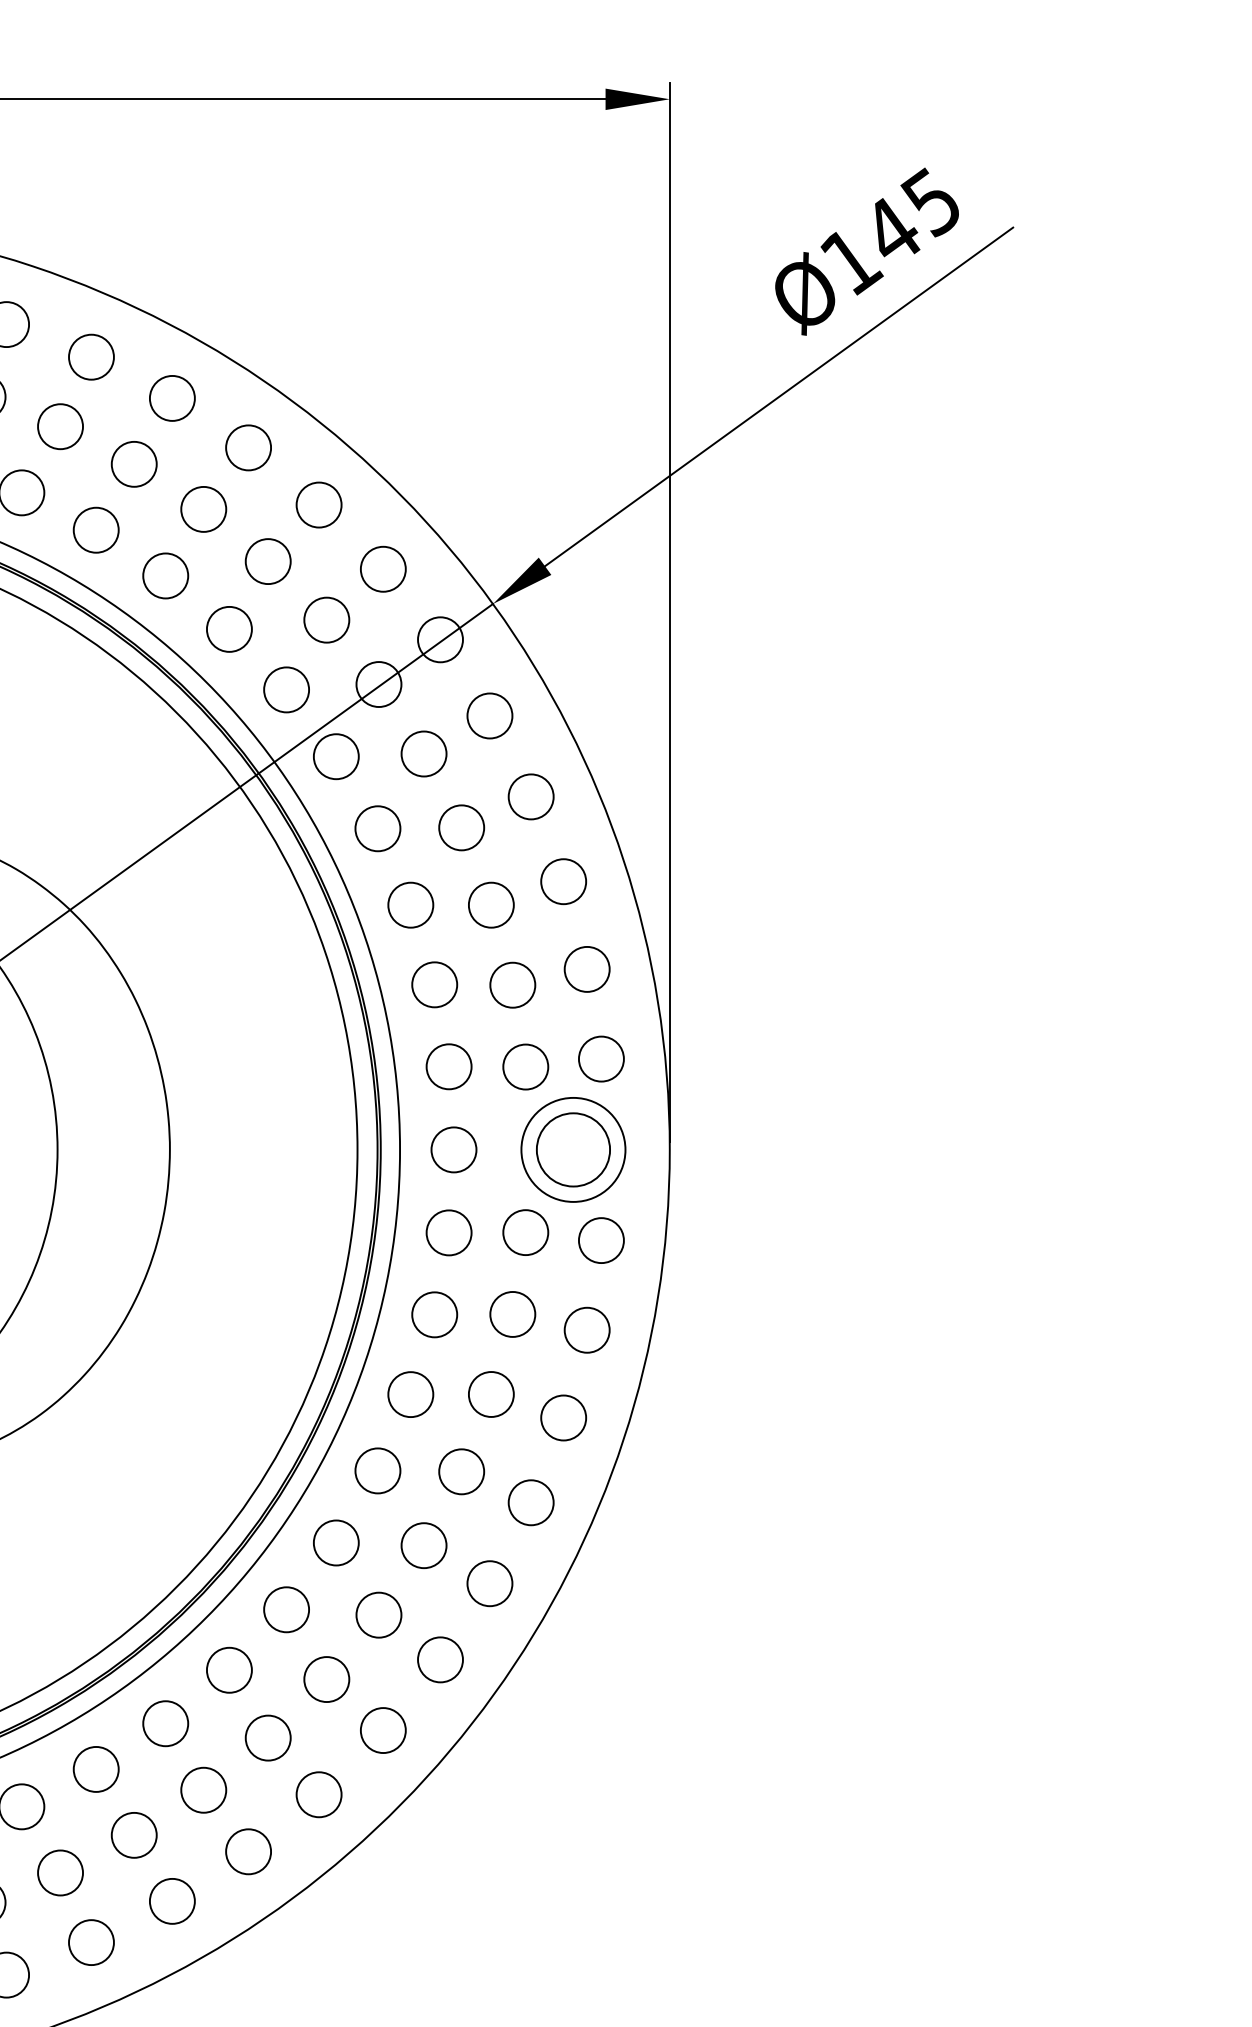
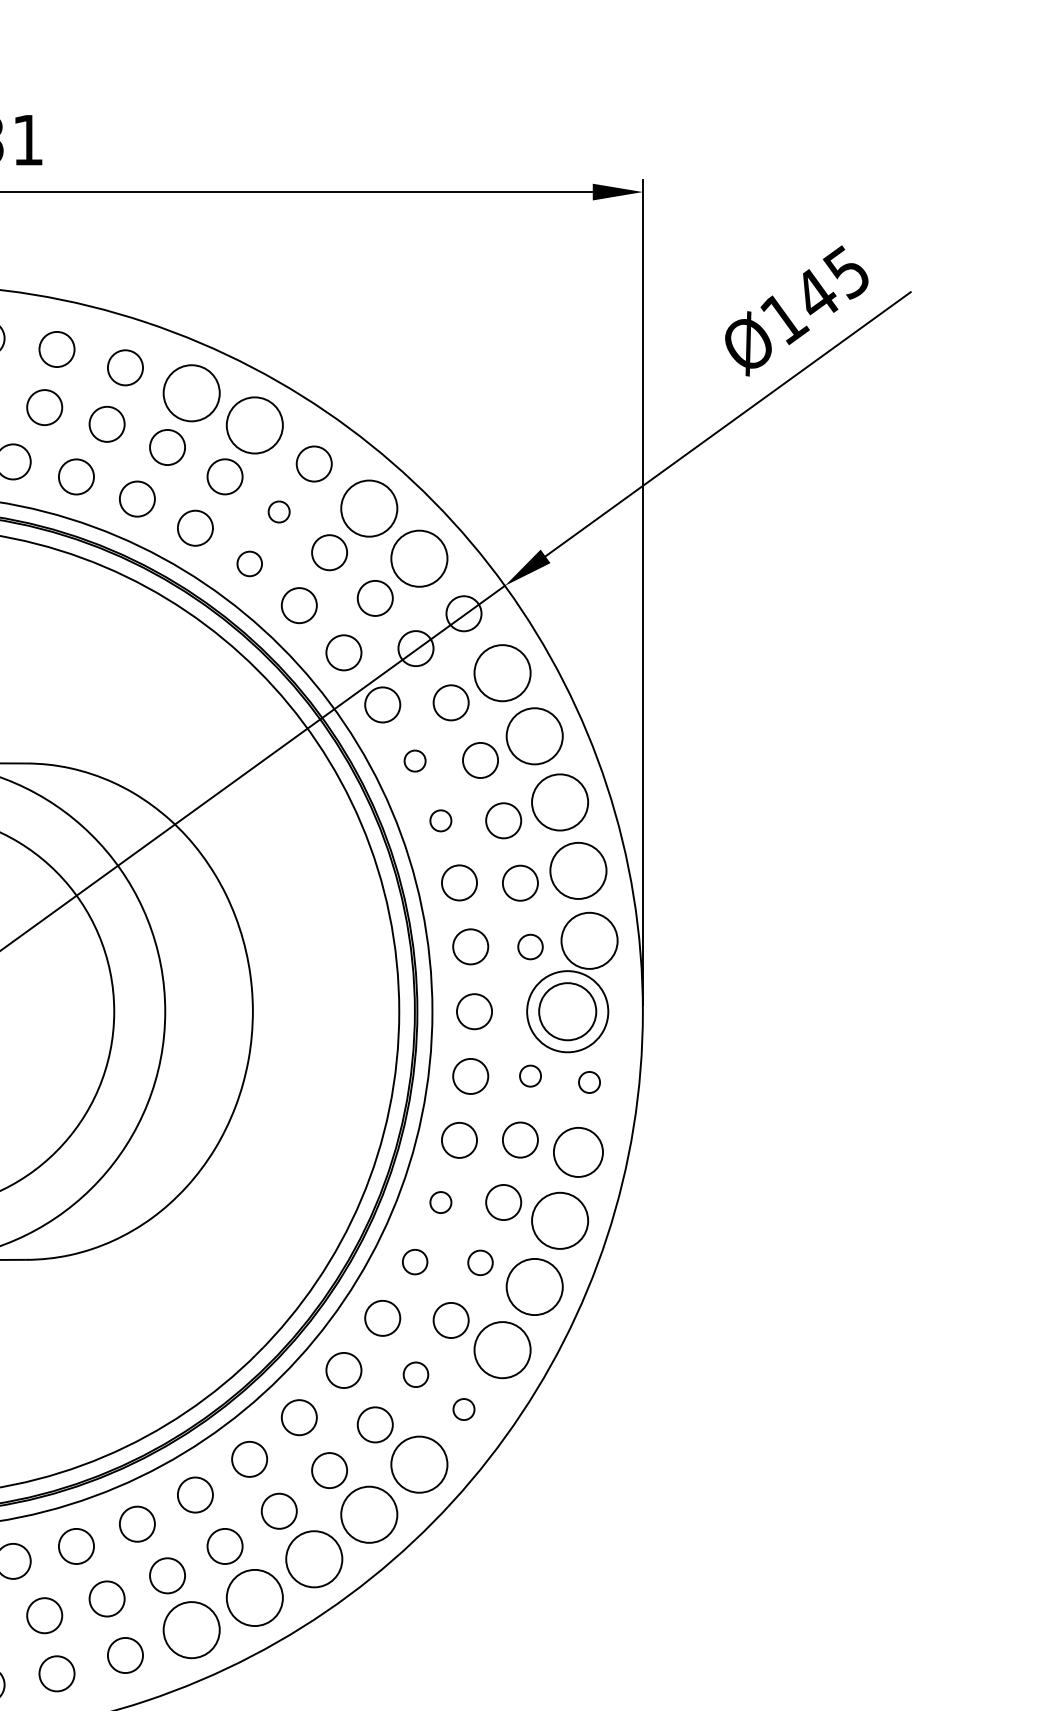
circle: (91, 356) -> (191, 392), size x1.6
circle: (171, 397) -> (254, 424), size x1.6
circle: (318, 504) -> (368, 508), size x1.6
circle: (202, 508) -> (278, 511), size x0.6
circle: (382, 568) -> (418, 558), size x1.6
circle: (165, 575) -> (249, 563), size x0.7
circle: (489, 715) -> (502, 672), size x1.6
circle: (530, 795) -> (534, 735), size x1.6
circle: (377, 827) -> (414, 760), size x0.6
circle: (562, 881) -> (559, 802), size x1.6
circle: (410, 904) -> (440, 820), size x0.6
circle: (585, 968) -> (577, 870), size x1.6
circle: (601, 1058) -> (589, 940), size x1.6
circle: (525, 1066) -> (530, 946), size x0.7
circle: (525, 1231) -> (530, 1075), size x0.6
circle: (601, 1240) -> (589, 1082), size x0.6
circle: (585, 1329) -> (577, 1151), size x1.4
circle: (410, 1394) -> (440, 1202), size x0.6
circle: (562, 1417) -> (559, 1220), size x1.6
circle: (377, 1470) -> (414, 1261), size x0.7
circle: (461, 1471) -> (480, 1262), size x0.7
circle: (530, 1502) -> (534, 1286), size x1.6
circle: (489, 1582) -> (502, 1349), size x1.6
circle: (378, 1614) -> (415, 1374), size x0.7
circle: (439, 1659) -> (463, 1409), size x0.6
circle: (382, 1730) -> (418, 1464), size x1.6
circle: (318, 1794) -> (368, 1514), size x1.6
circle: (247, 1850) -> (313, 1558), size x1.6
circle: (171, 1900) -> (254, 1597), size x1.6
circle: (91, 1941) -> (191, 1629), size x1.6

